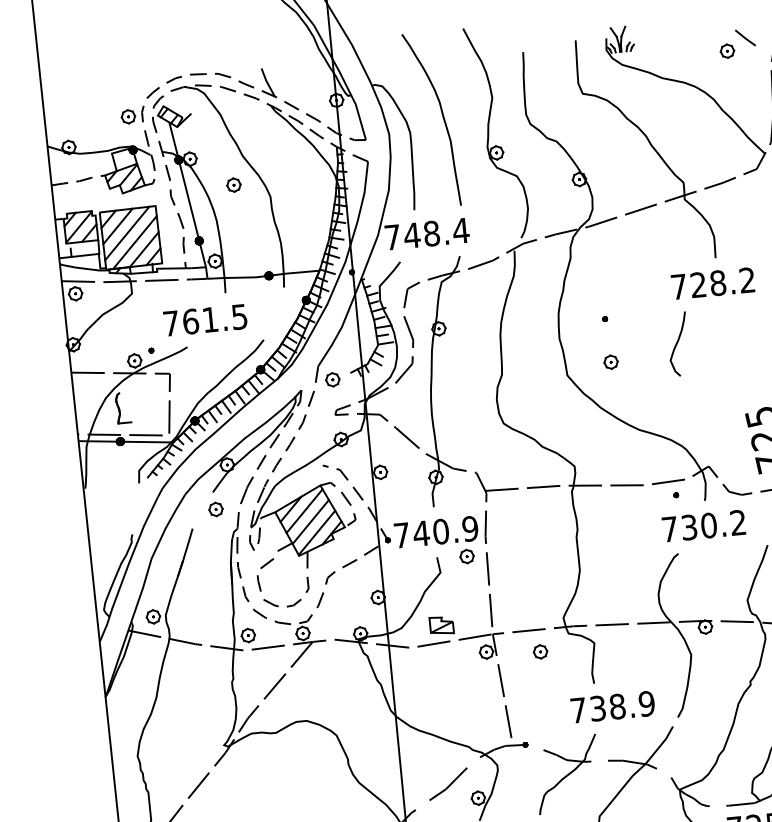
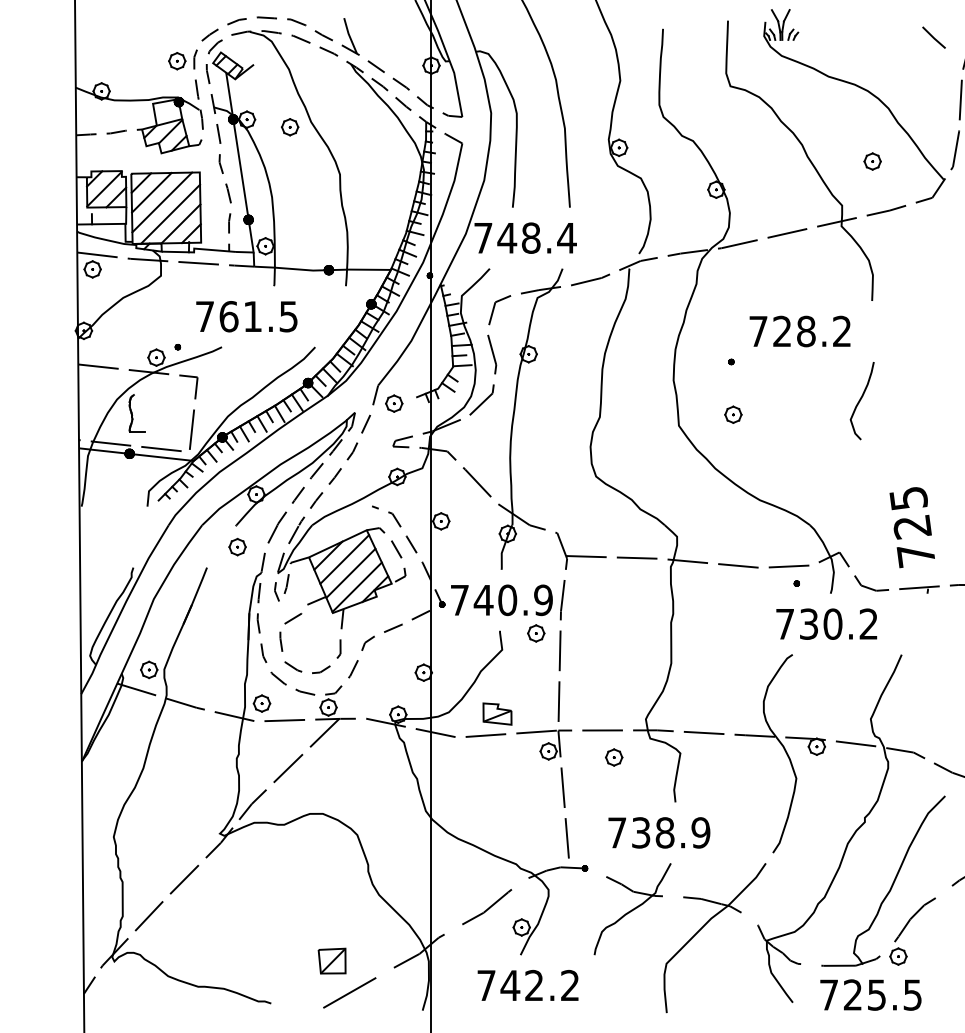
part: (727, 51) -> (872, 161), moved
part: (234, 185) -> (290, 127), moved
text: (712, 283) -> (799, 331), moved
curve: (677, 344) -> (860, 401), moved
text: (612, 706) -> (659, 832), moved

